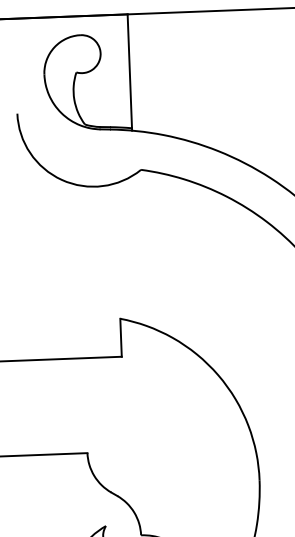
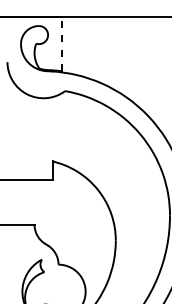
line: (129, 70) -> (61, 43), solid -> dashed

